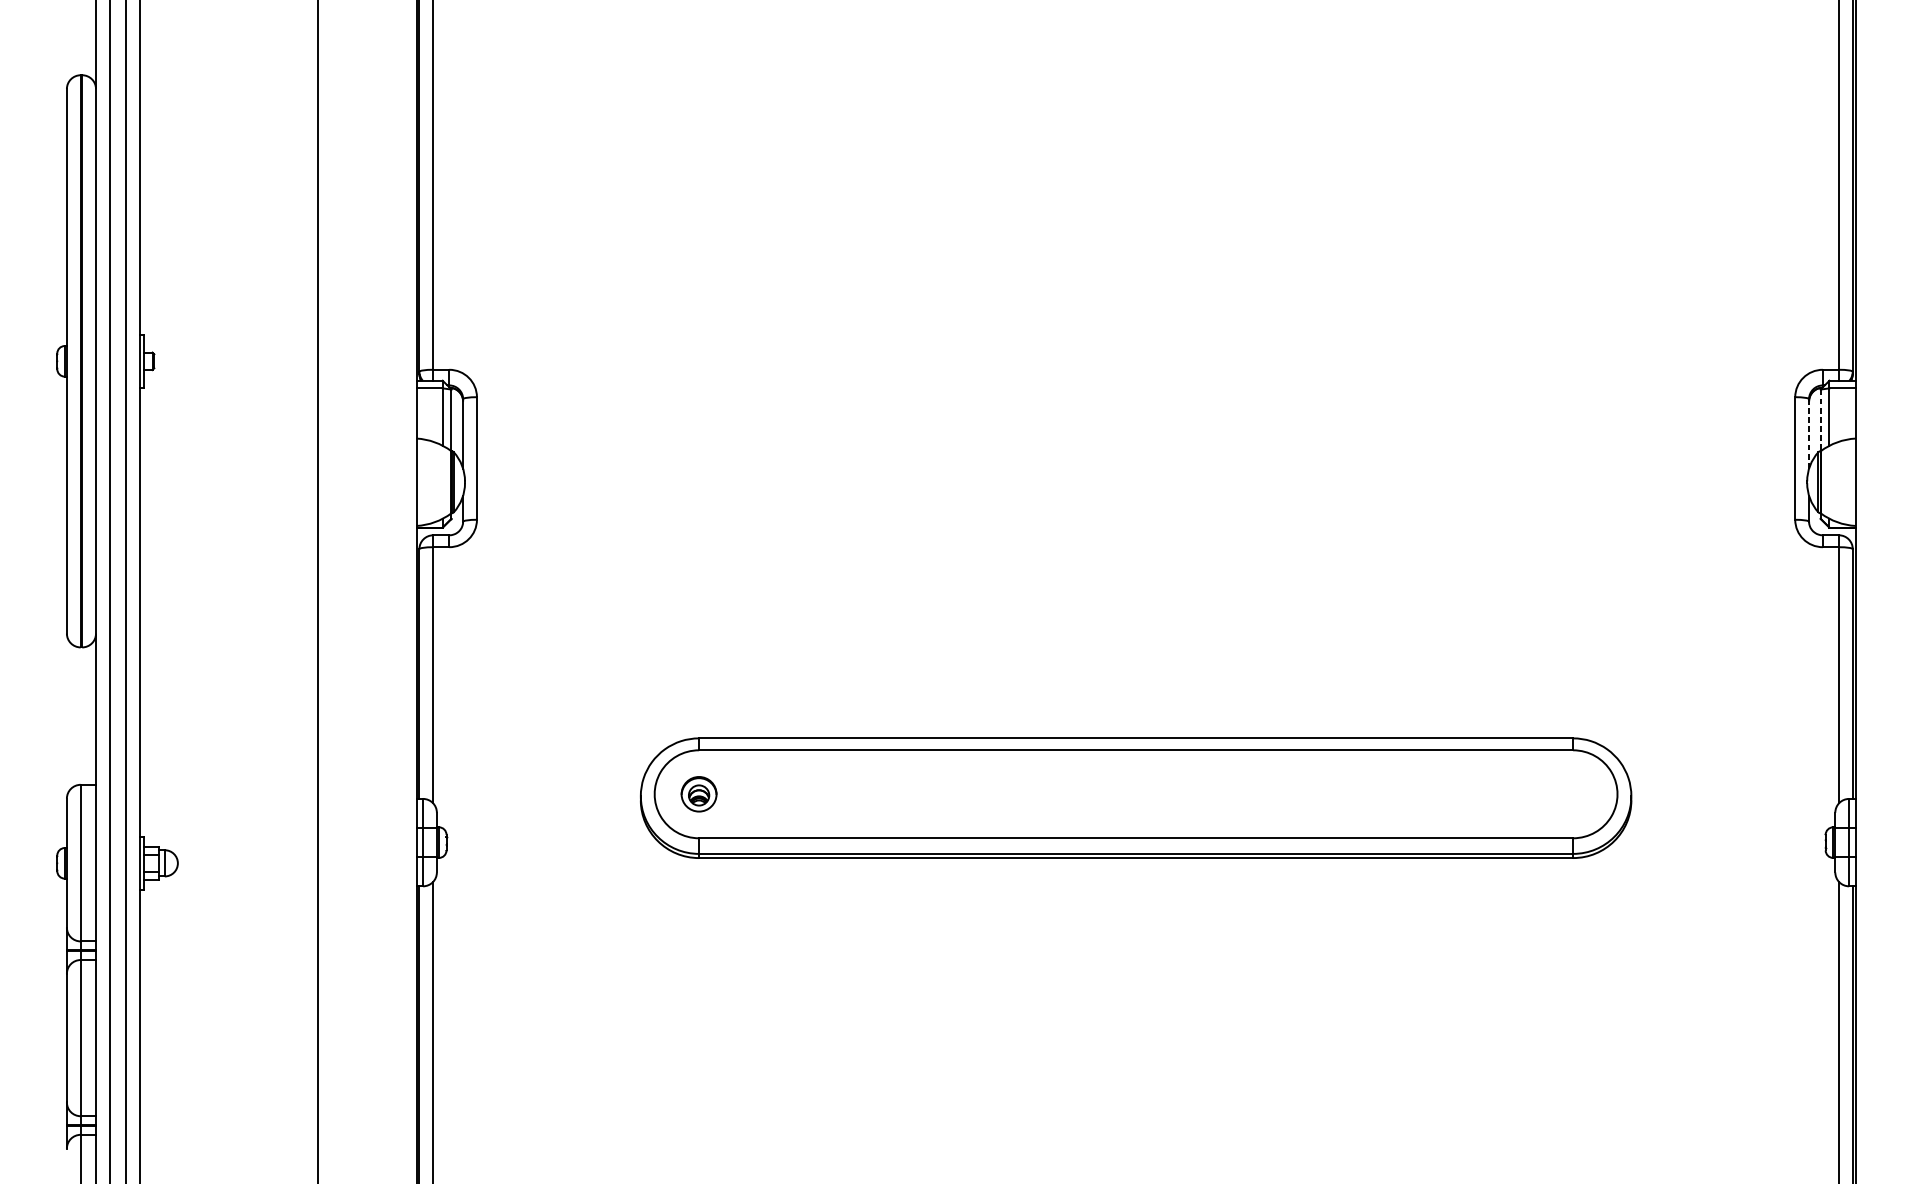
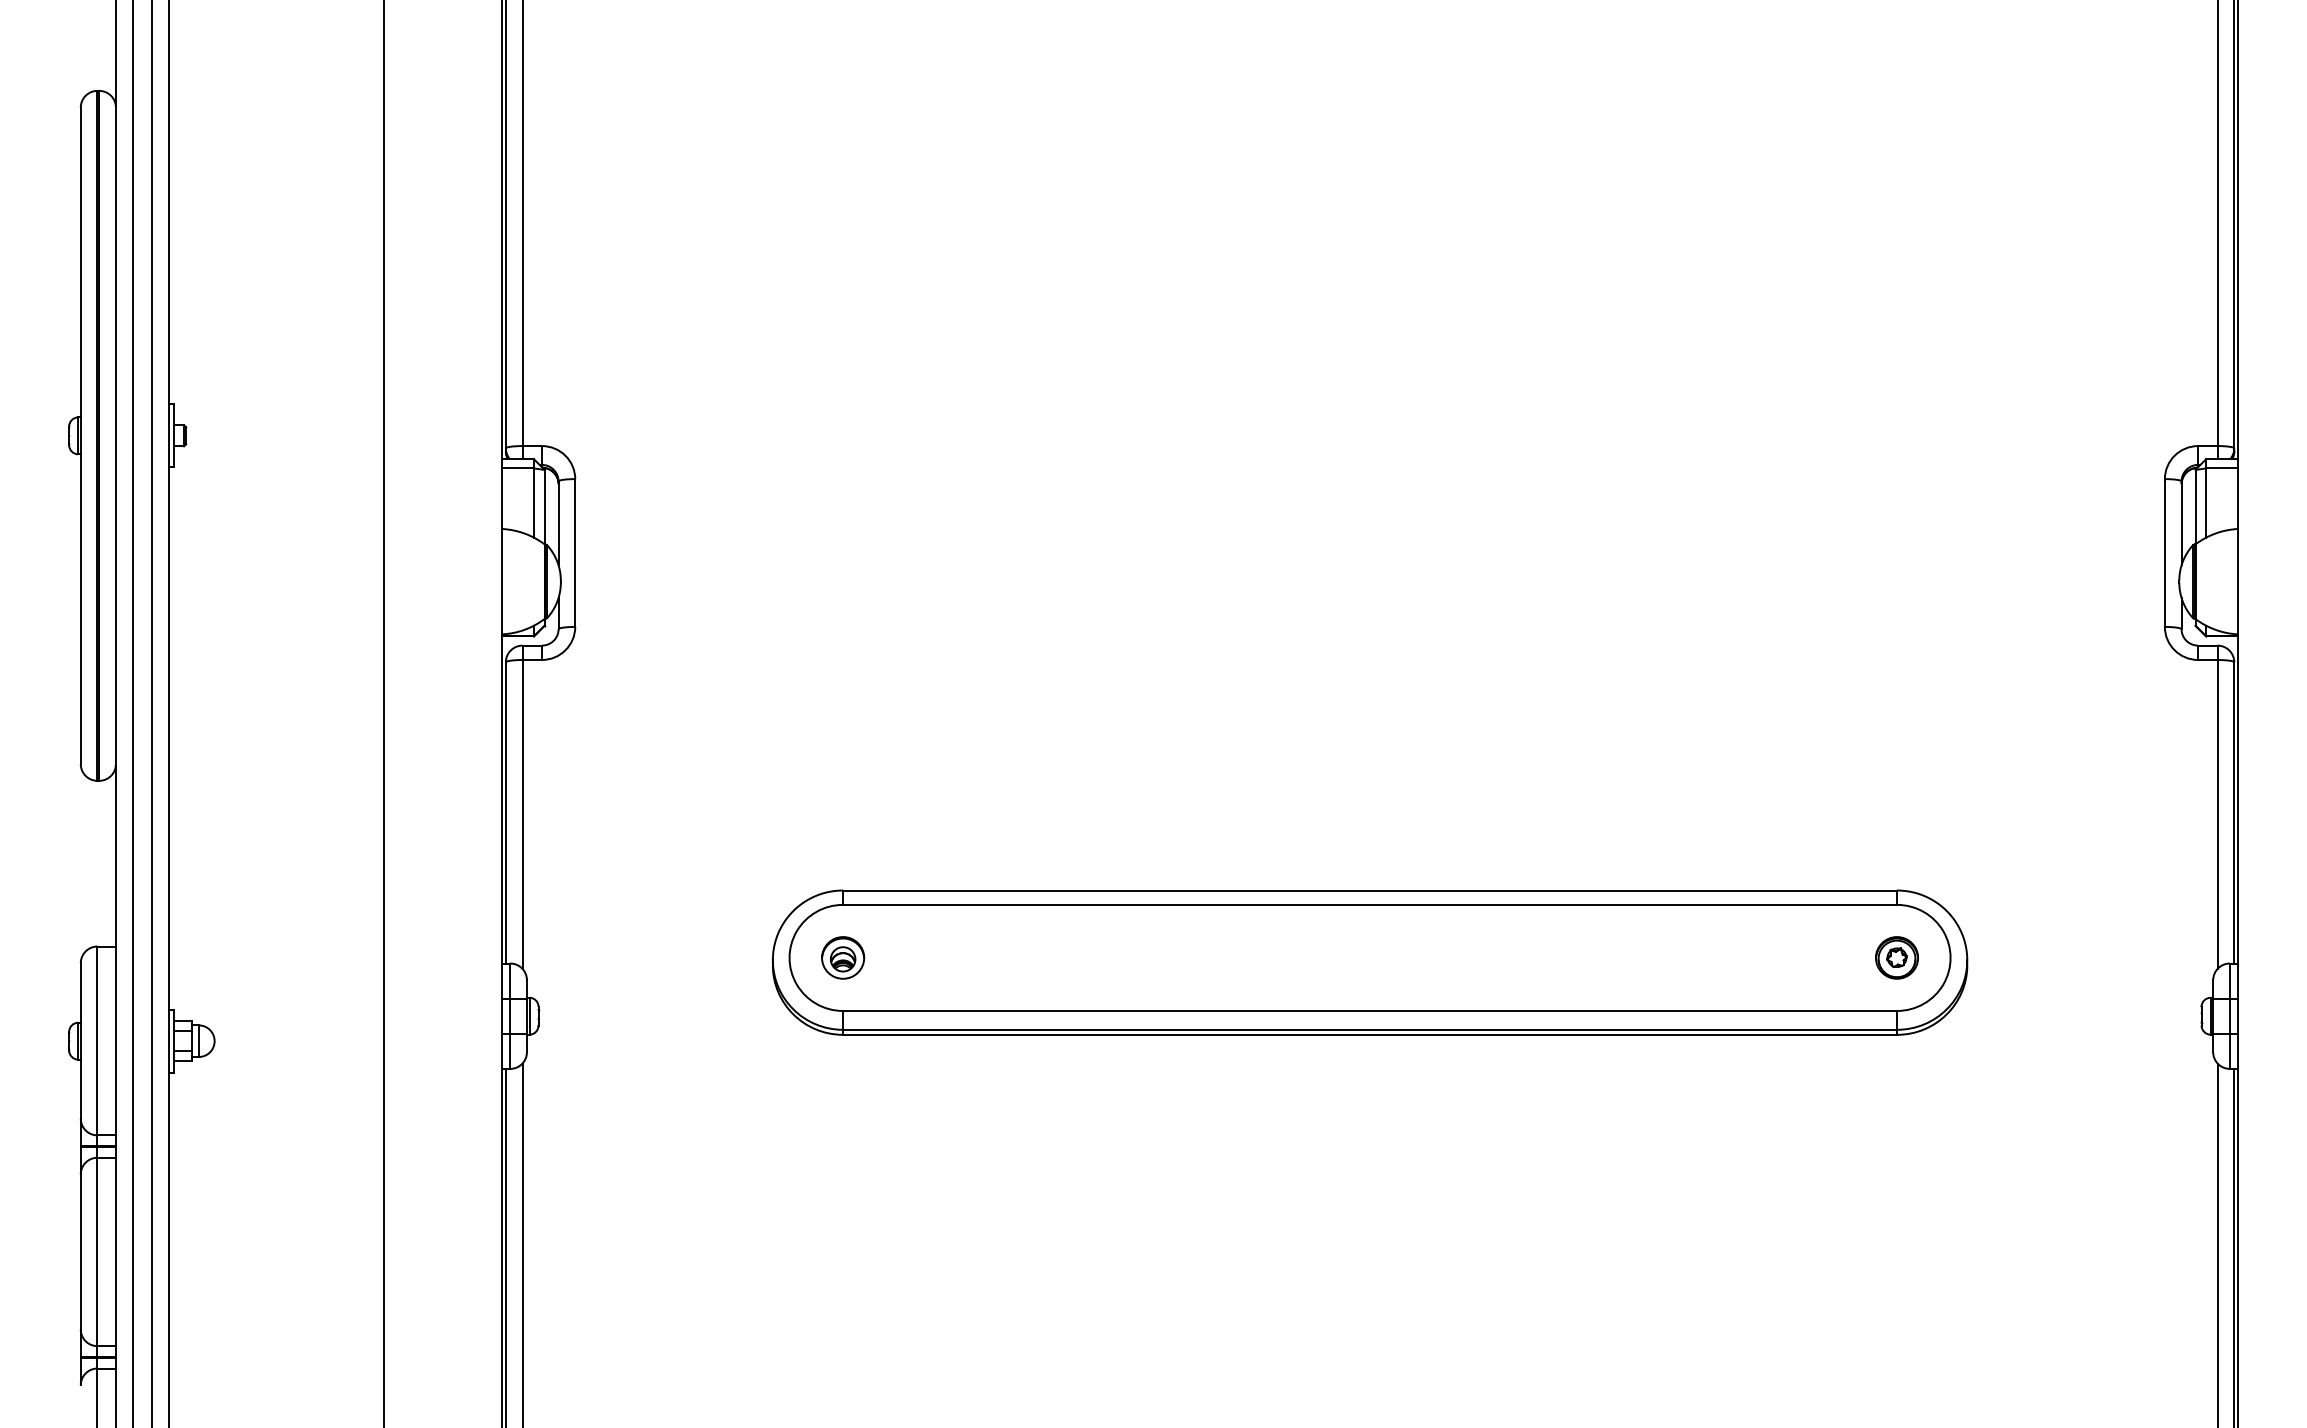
line: (1820, 420) -> (2195, 507), dashed -> solid
line: (1809, 434) -> (2181, 523), dashed -> solid
part: (1572, 793) -> (1896, 957), added

